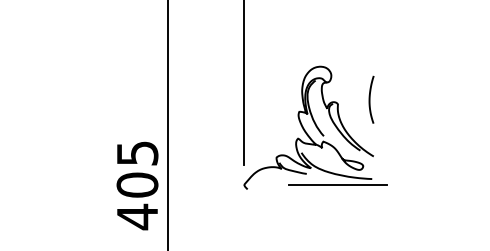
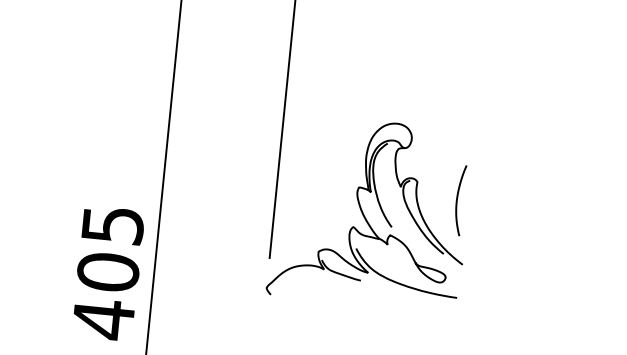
curve: (370, 99) -> (458, 199), moved
line: (337, 185) -> (404, 302), removed

